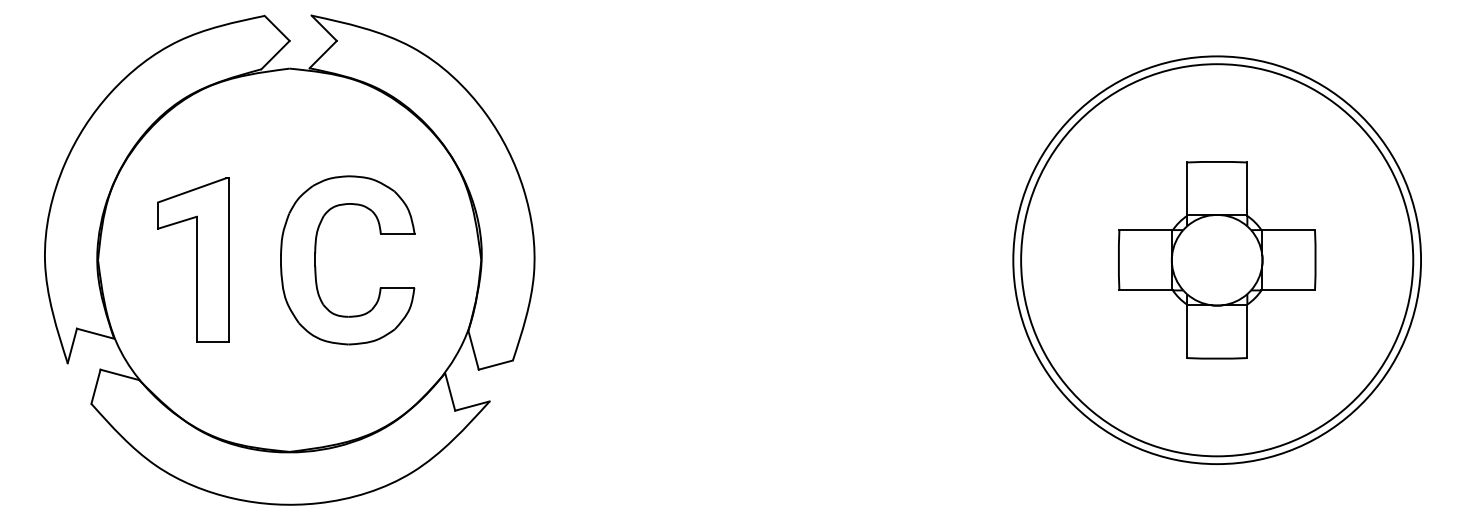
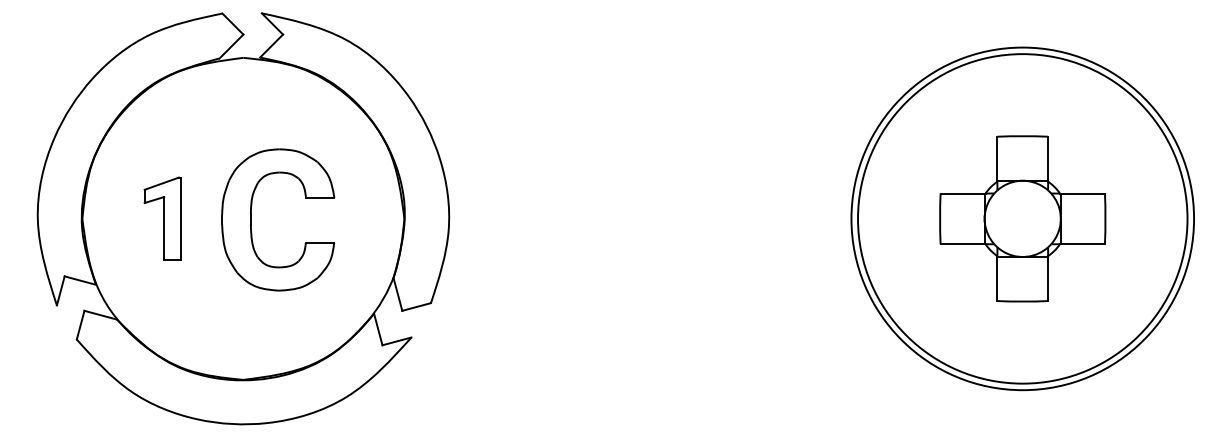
part: (193, 259) -> (162, 218), size x0.6
part: (315, 259) -> (251, 219), moved

